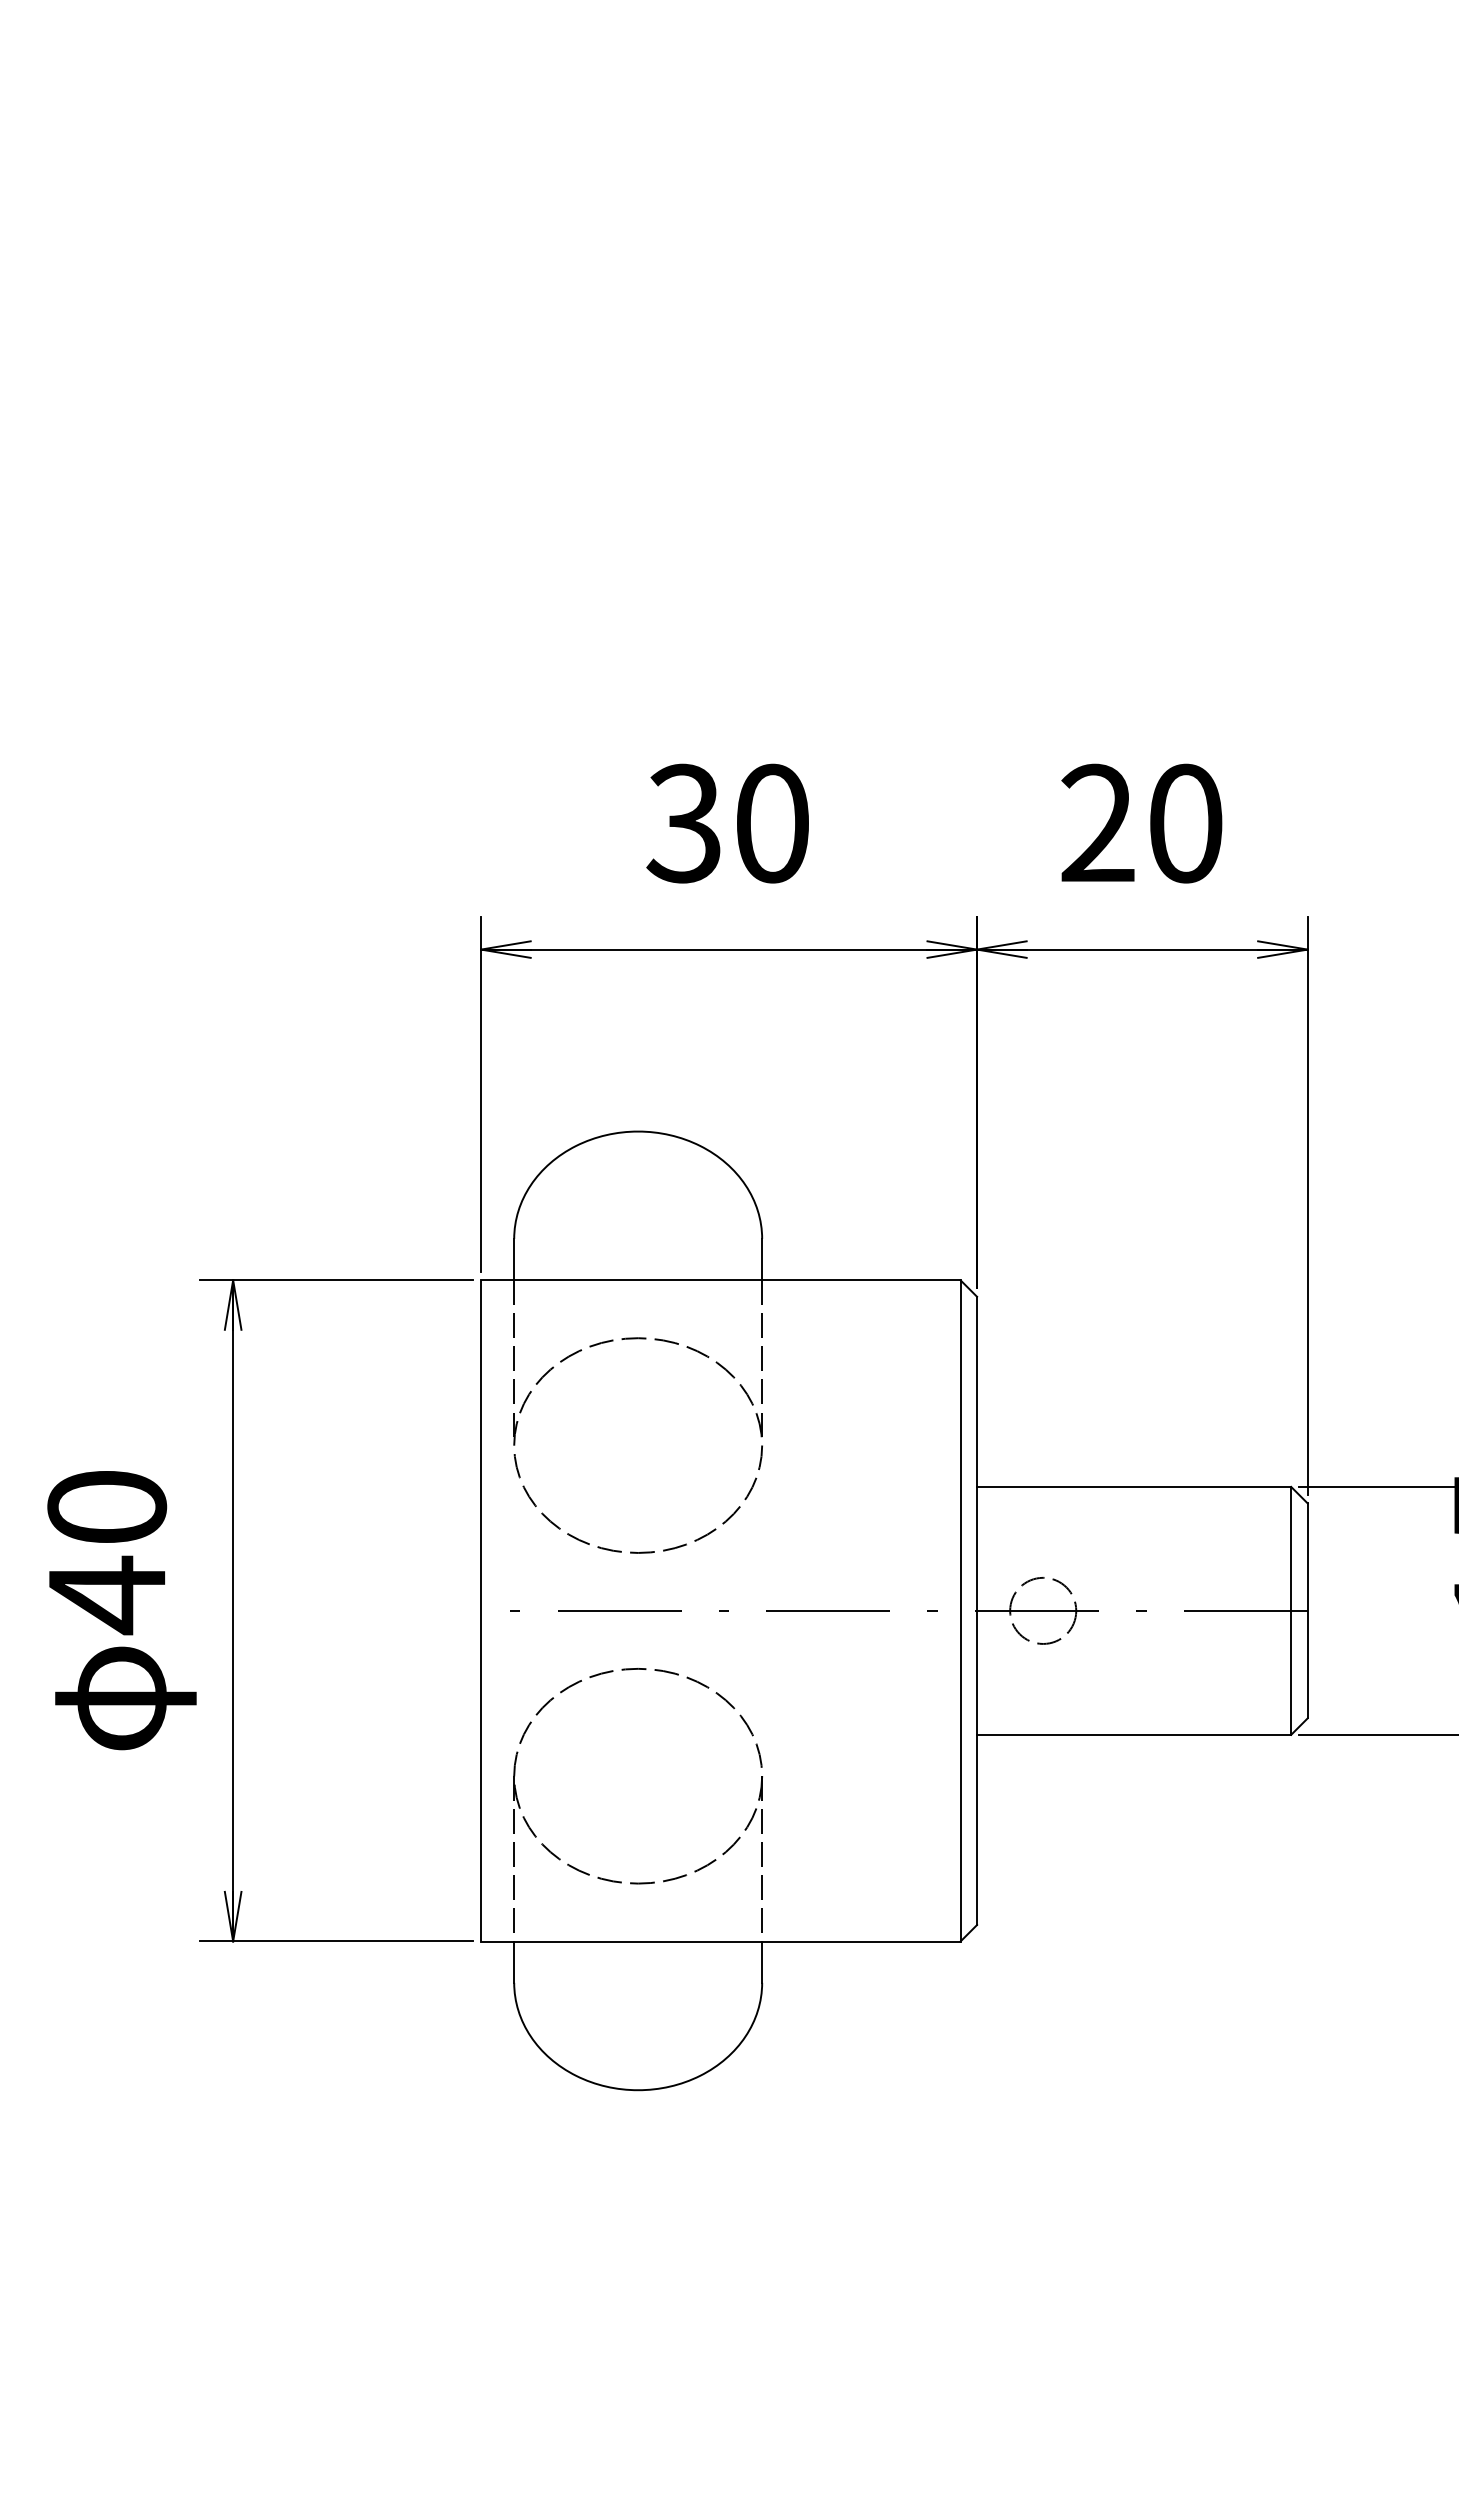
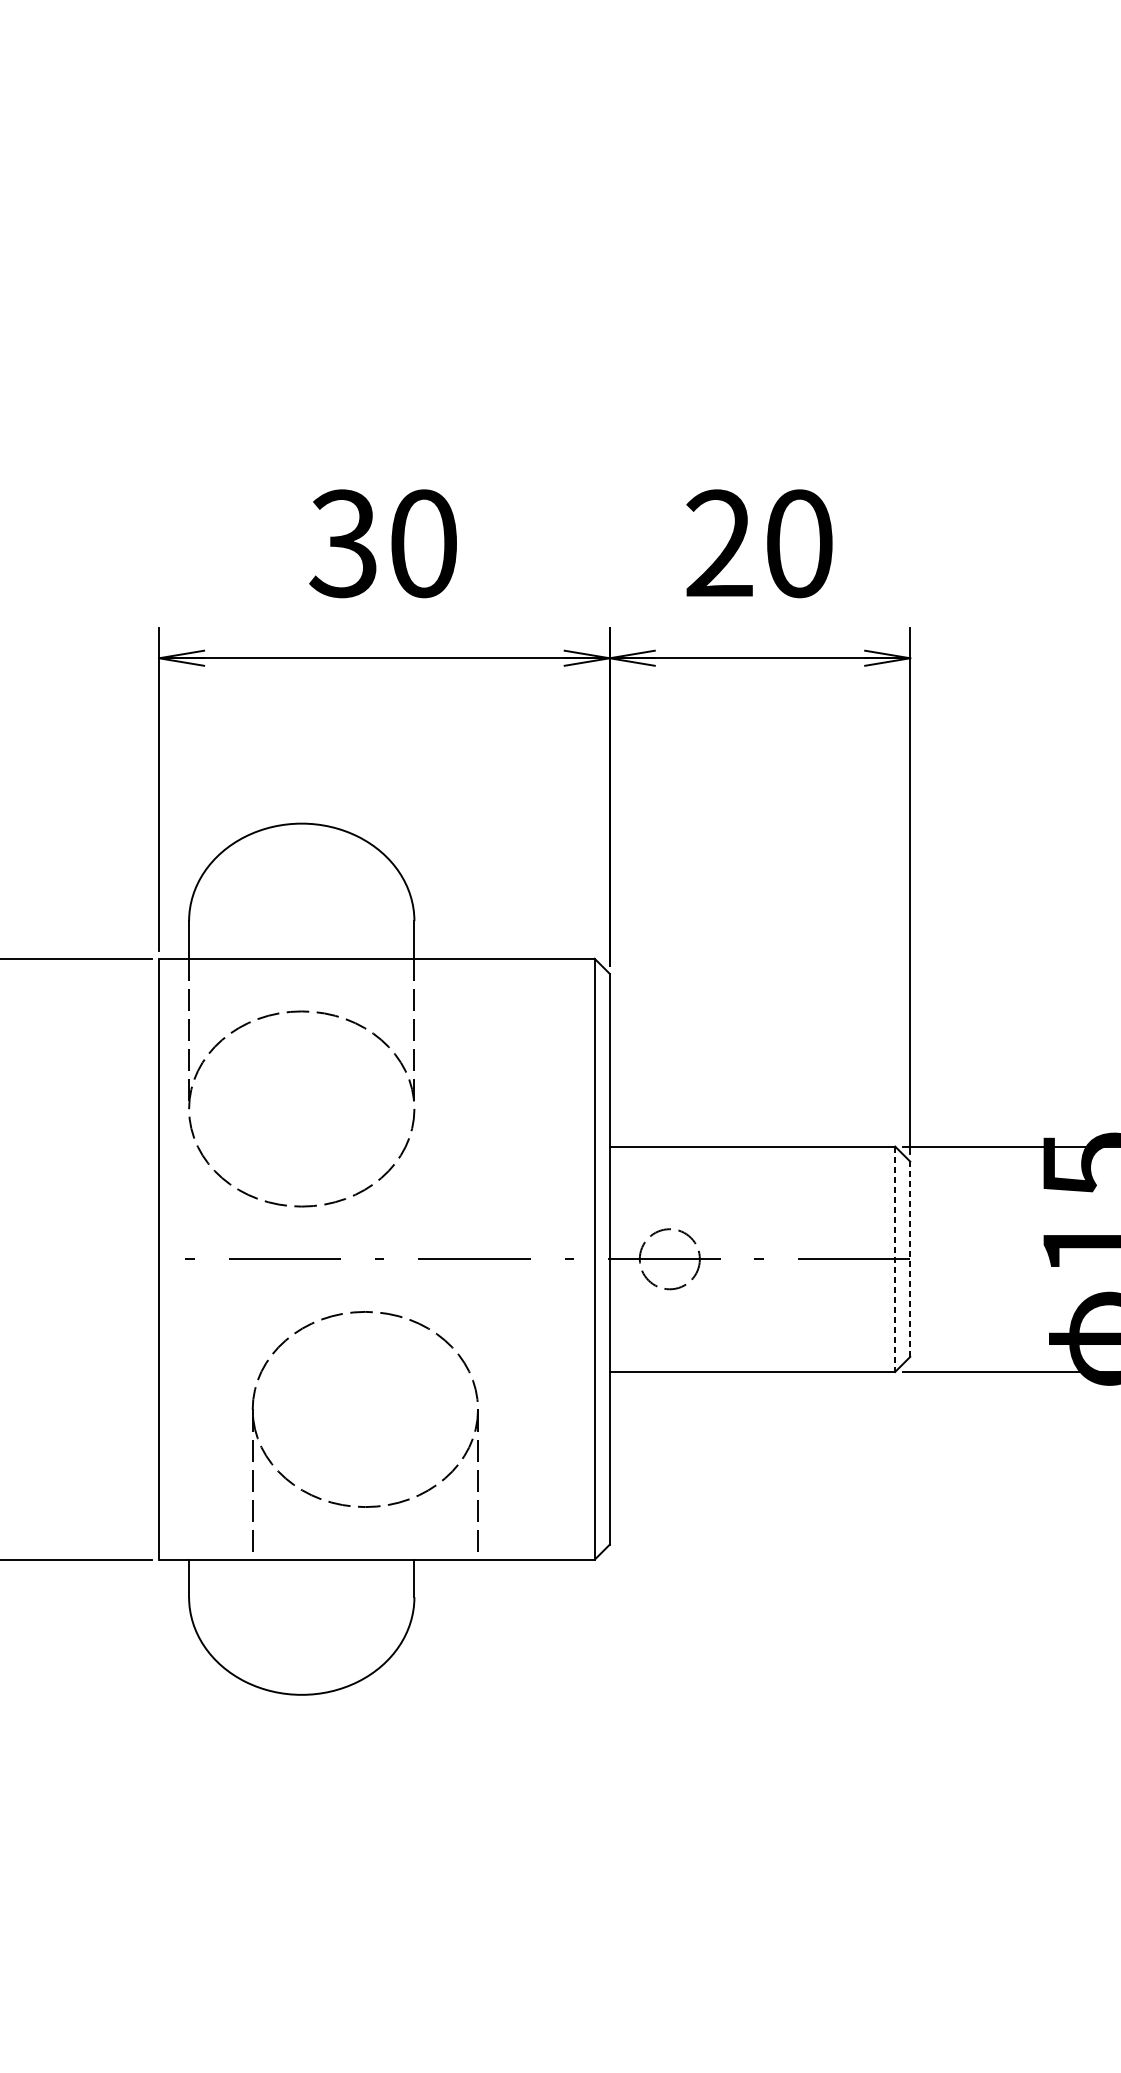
line: (1291, 1610) -> (895, 1258), solid -> dashed
line: (1307, 1610) -> (910, 1258), solid -> dashed
part: (637, 1882) -> (364, 1506), moved

